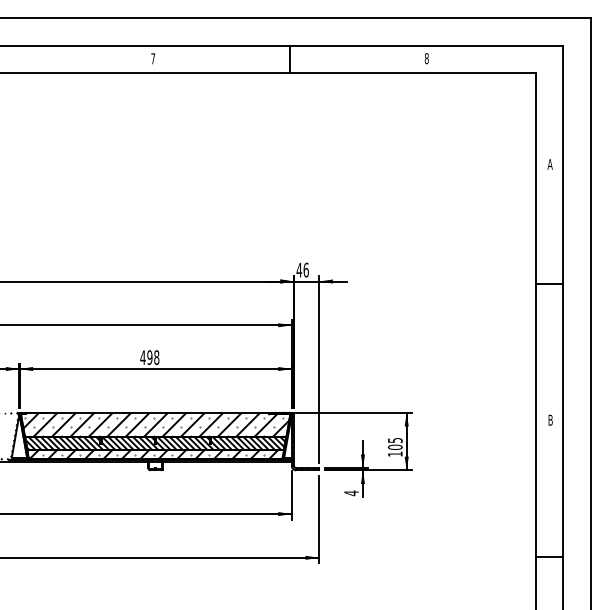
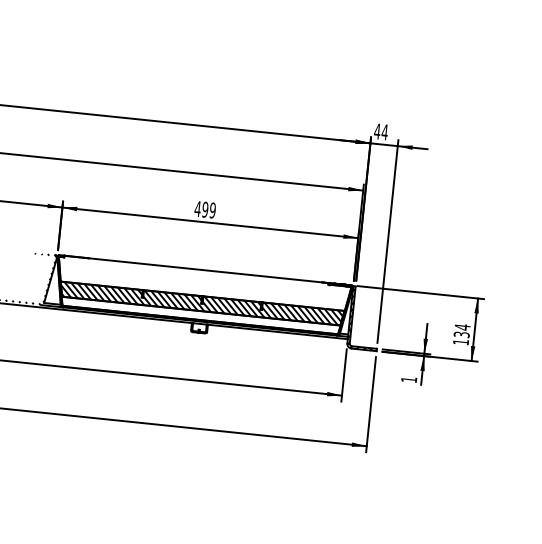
text: (305, 269) -> (384, 131), 46 -> 44
text: (156, 357) -> (212, 210), 498 -> 499
hatch: (156, 424) -> (205, 283), removed
text: (395, 443) -> (462, 330), 105 -> 134
hatch: (156, 454) -> (201, 315), removed
text: (351, 493) -> (409, 379), 4 -> 1

